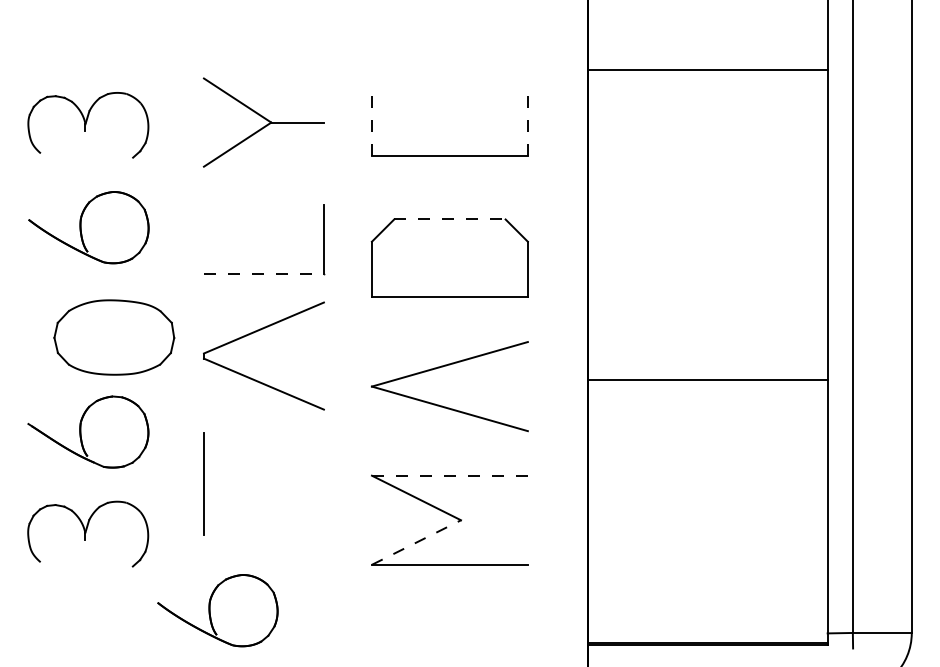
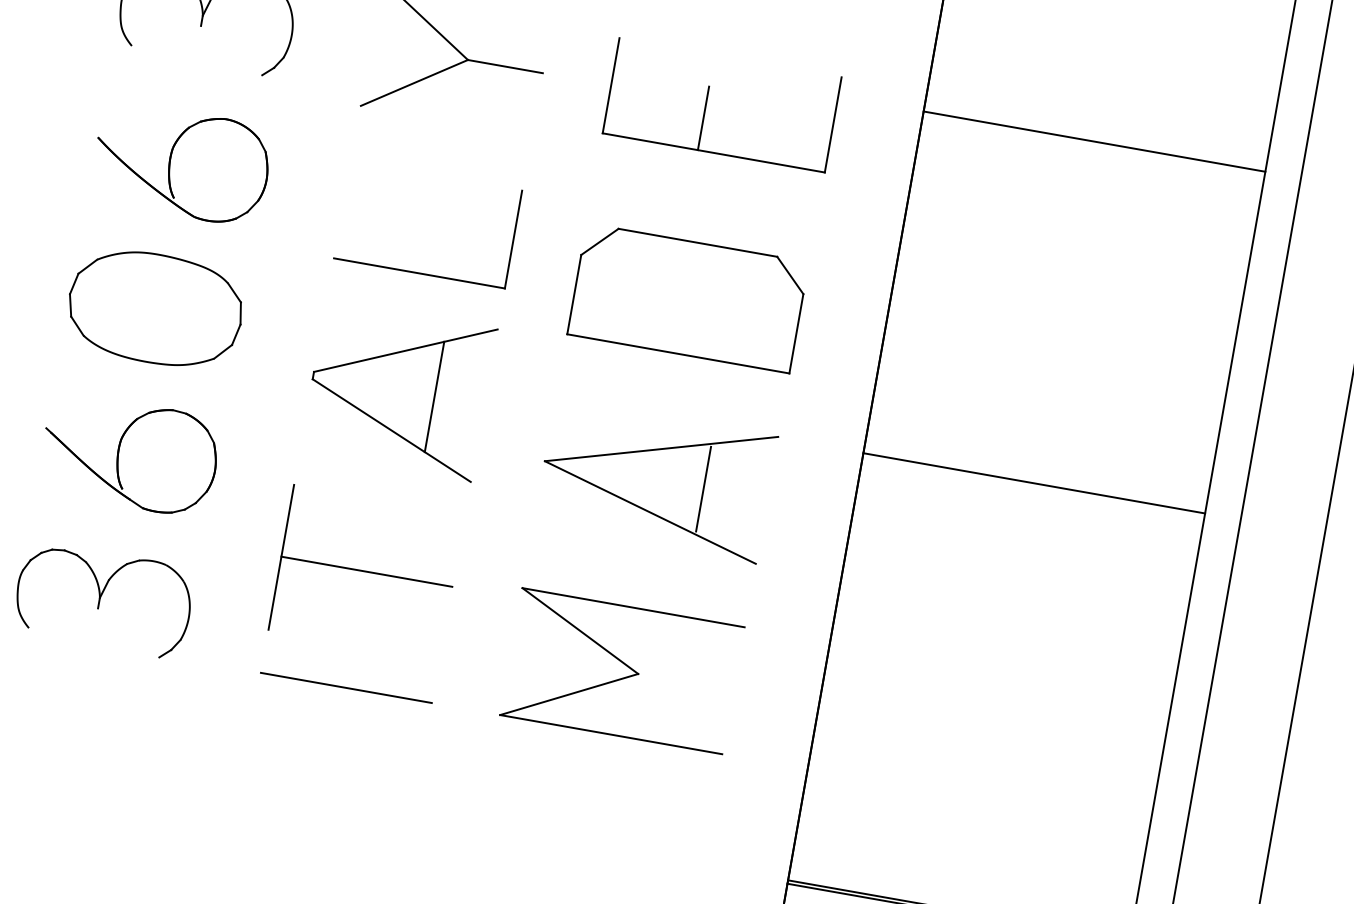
line: (707, 69) -> (1094, 140), moved
line: (371, 122) -> (610, 85), dashed -> solid
line: (527, 122) -> (832, 124), dashed -> solid
line: (438, 133) -> (703, 117), added
line: (449, 219) -> (697, 242), dashed -> solid
line: (263, 273) -> (418, 272), dashed -> solid
part: (114, 337) -> (155, 308), moved
line: (289, 355) -> (435, 396), added
line: (707, 379) -> (1033, 482), moved
line: (483, 386) -> (703, 489), added
line: (449, 475) -> (633, 607), dashed -> solid
line: (263, 483) -> (366, 572), added
line: (416, 542) -> (569, 694), dashed -> solid
line: (263, 564) -> (345, 687), added
part: (217, 610) -> (268, 741), removed

